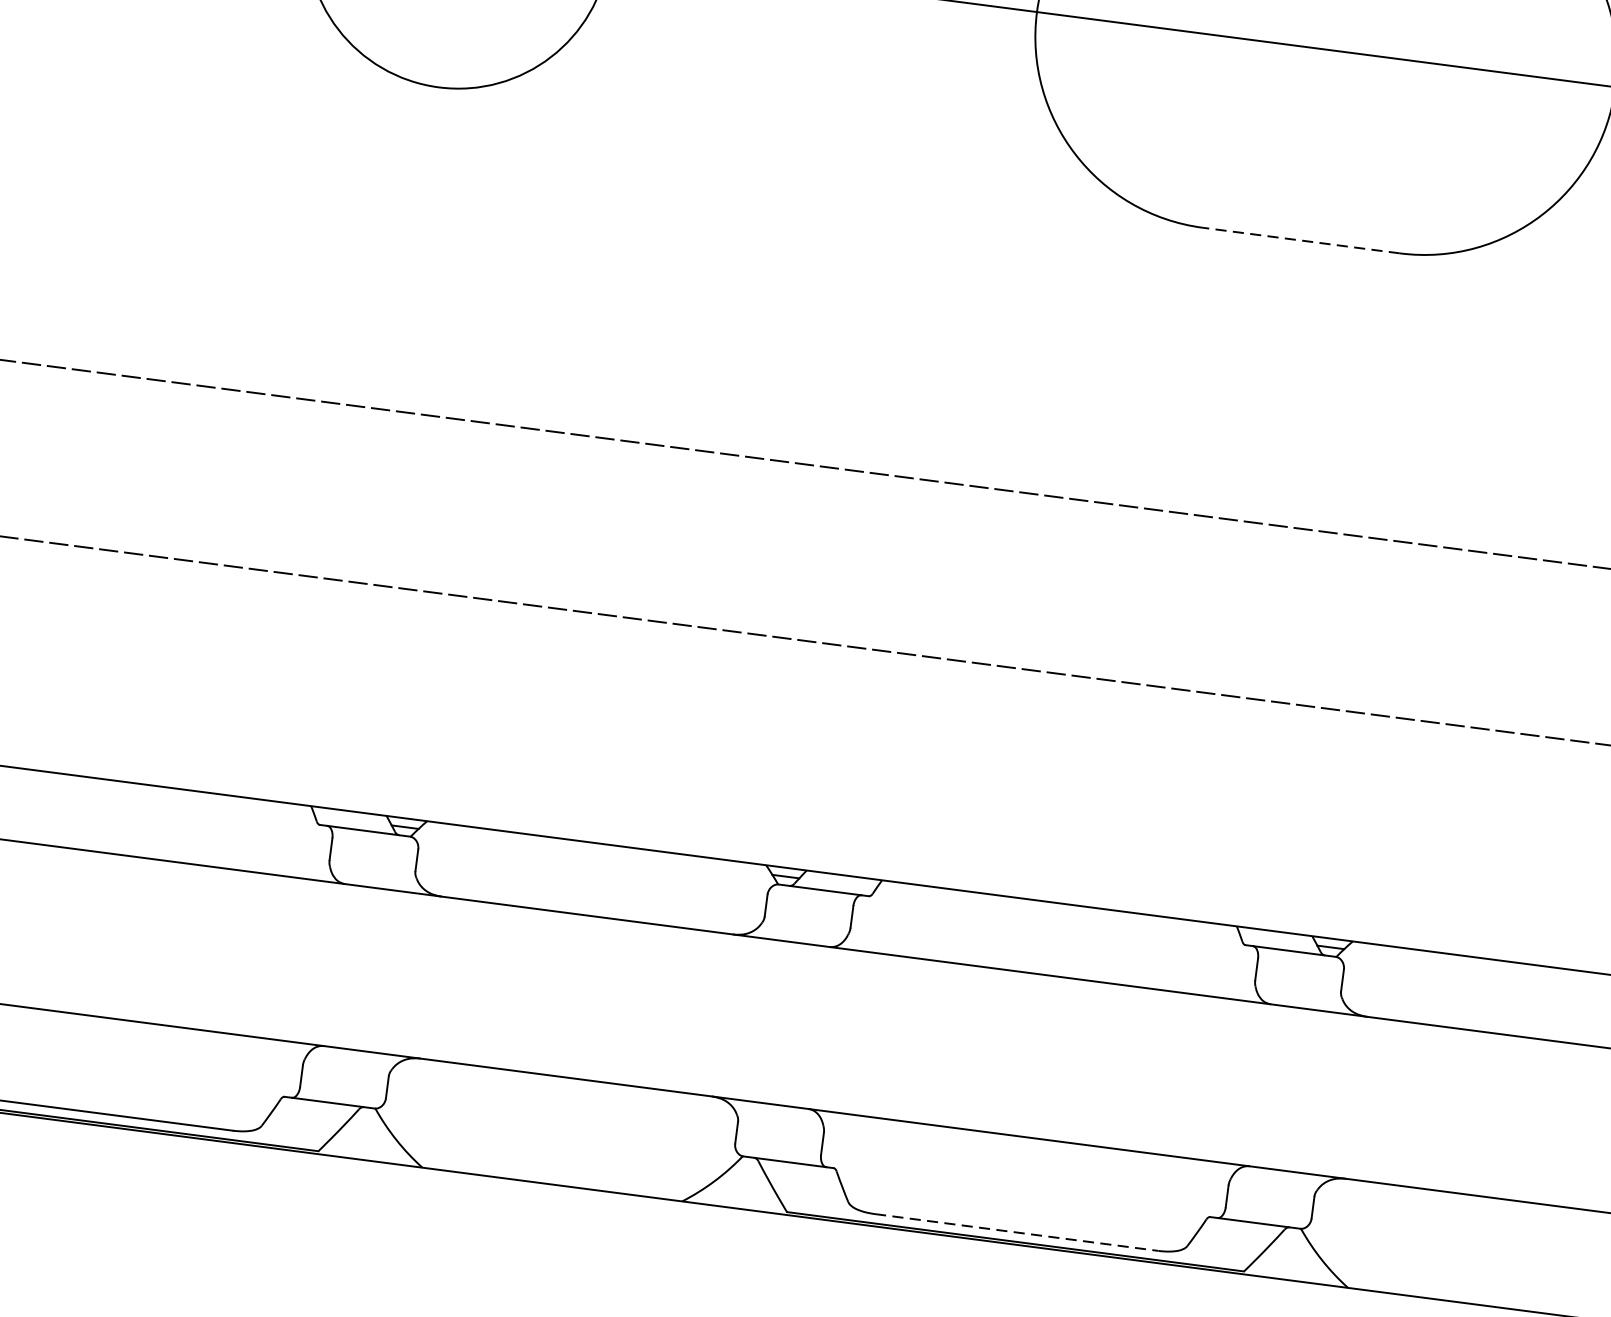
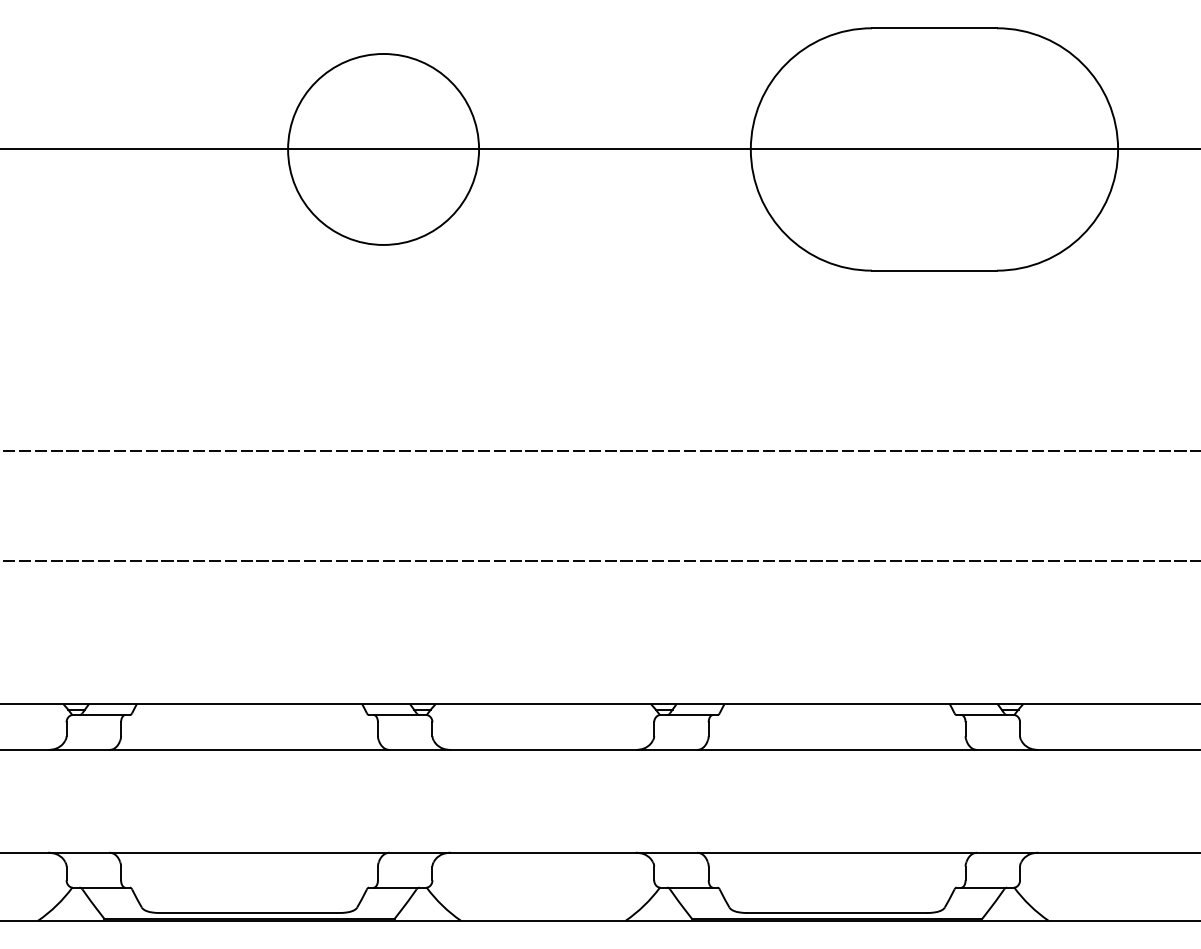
line: (1299, 240) -> (933, 270), dashed -> solid
line: (1017, 1231) -> (837, 912), dashed -> solid

